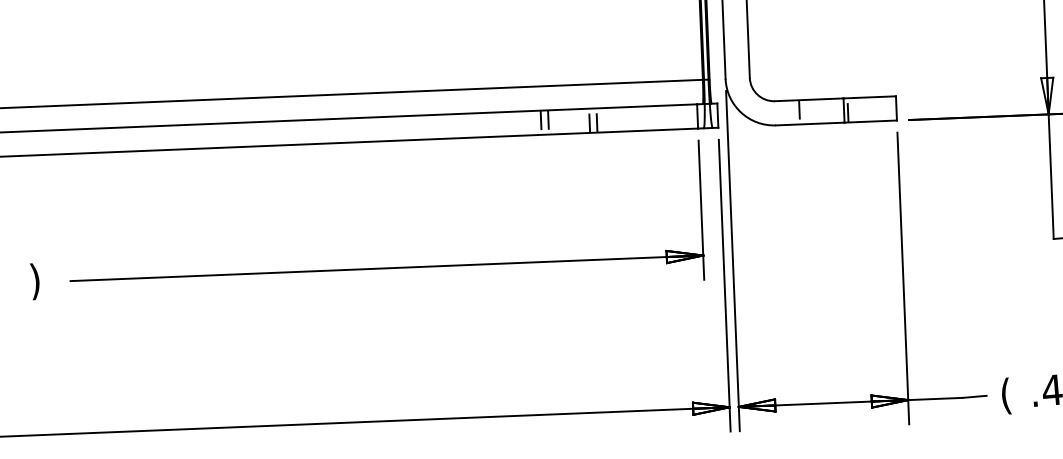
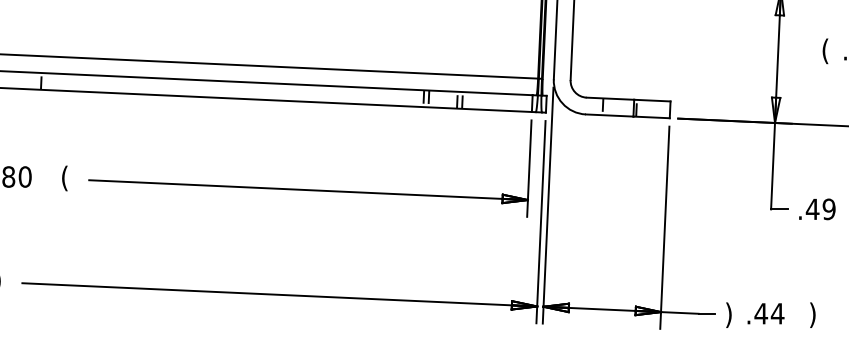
text: (34, 281) -> (64, 178), ) -> (
text: (1005, 395) -> (728, 314), ( -> )

